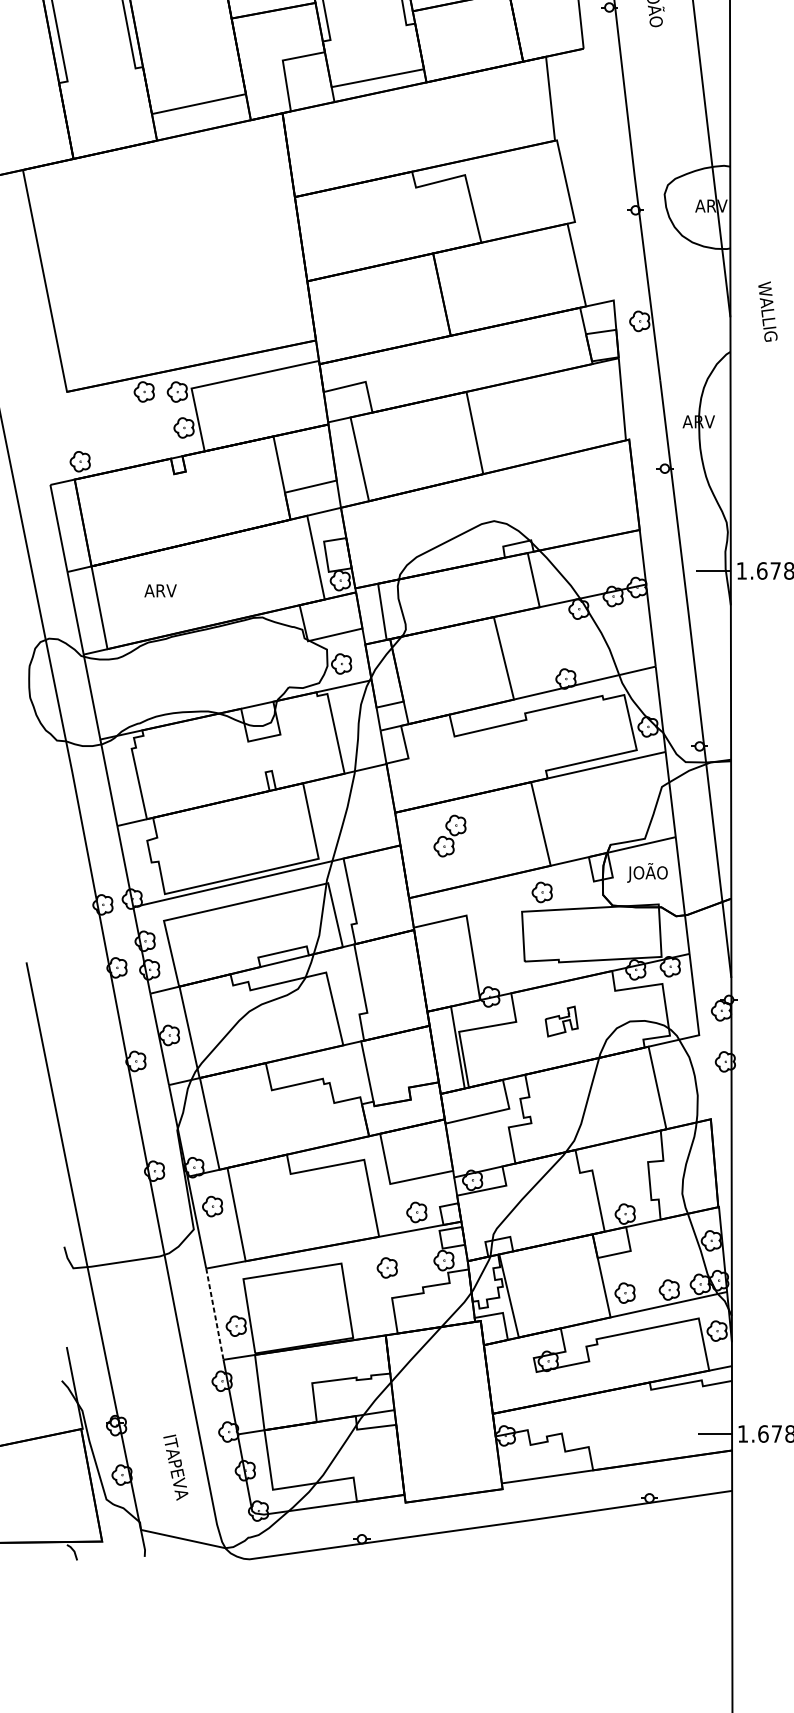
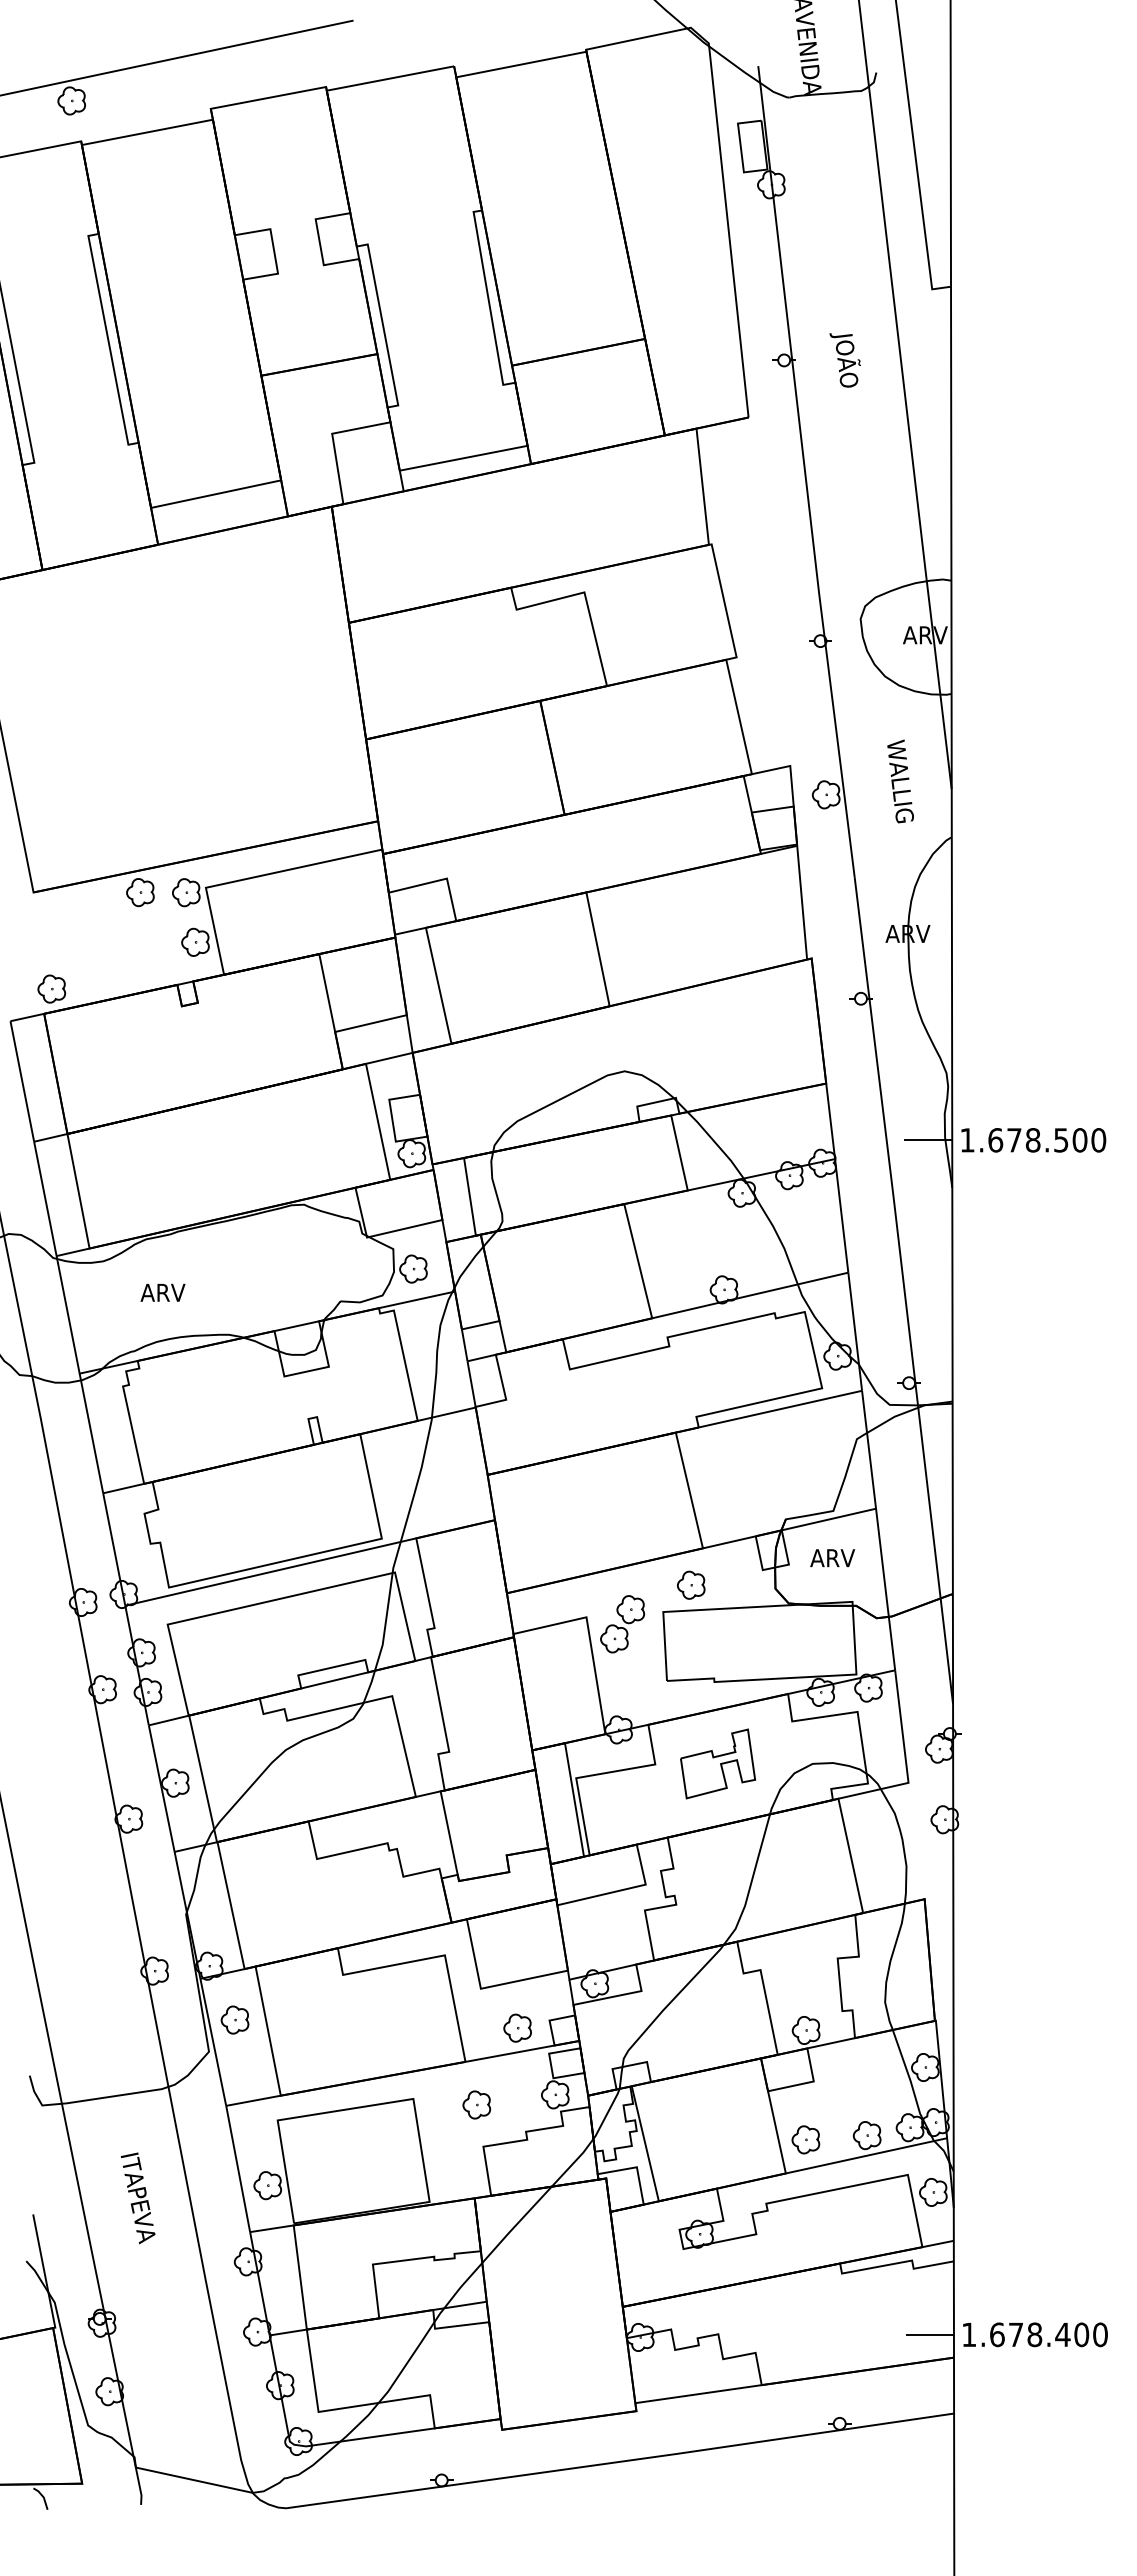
text: (767, 311) -> (900, 781), moved
text: (160, 590) -> (162, 1292), moved
part: (449, 836) -> (622, 1624), moved
text: (647, 872) -> (836, 1557), JOÃO -> ARV
part: (561, 1021) -> (718, 1763), size x1.67
line: (215, 1314) -> (238, 2169), dashed -> solid
text: (175, 1467) -> (137, 2198), moved

